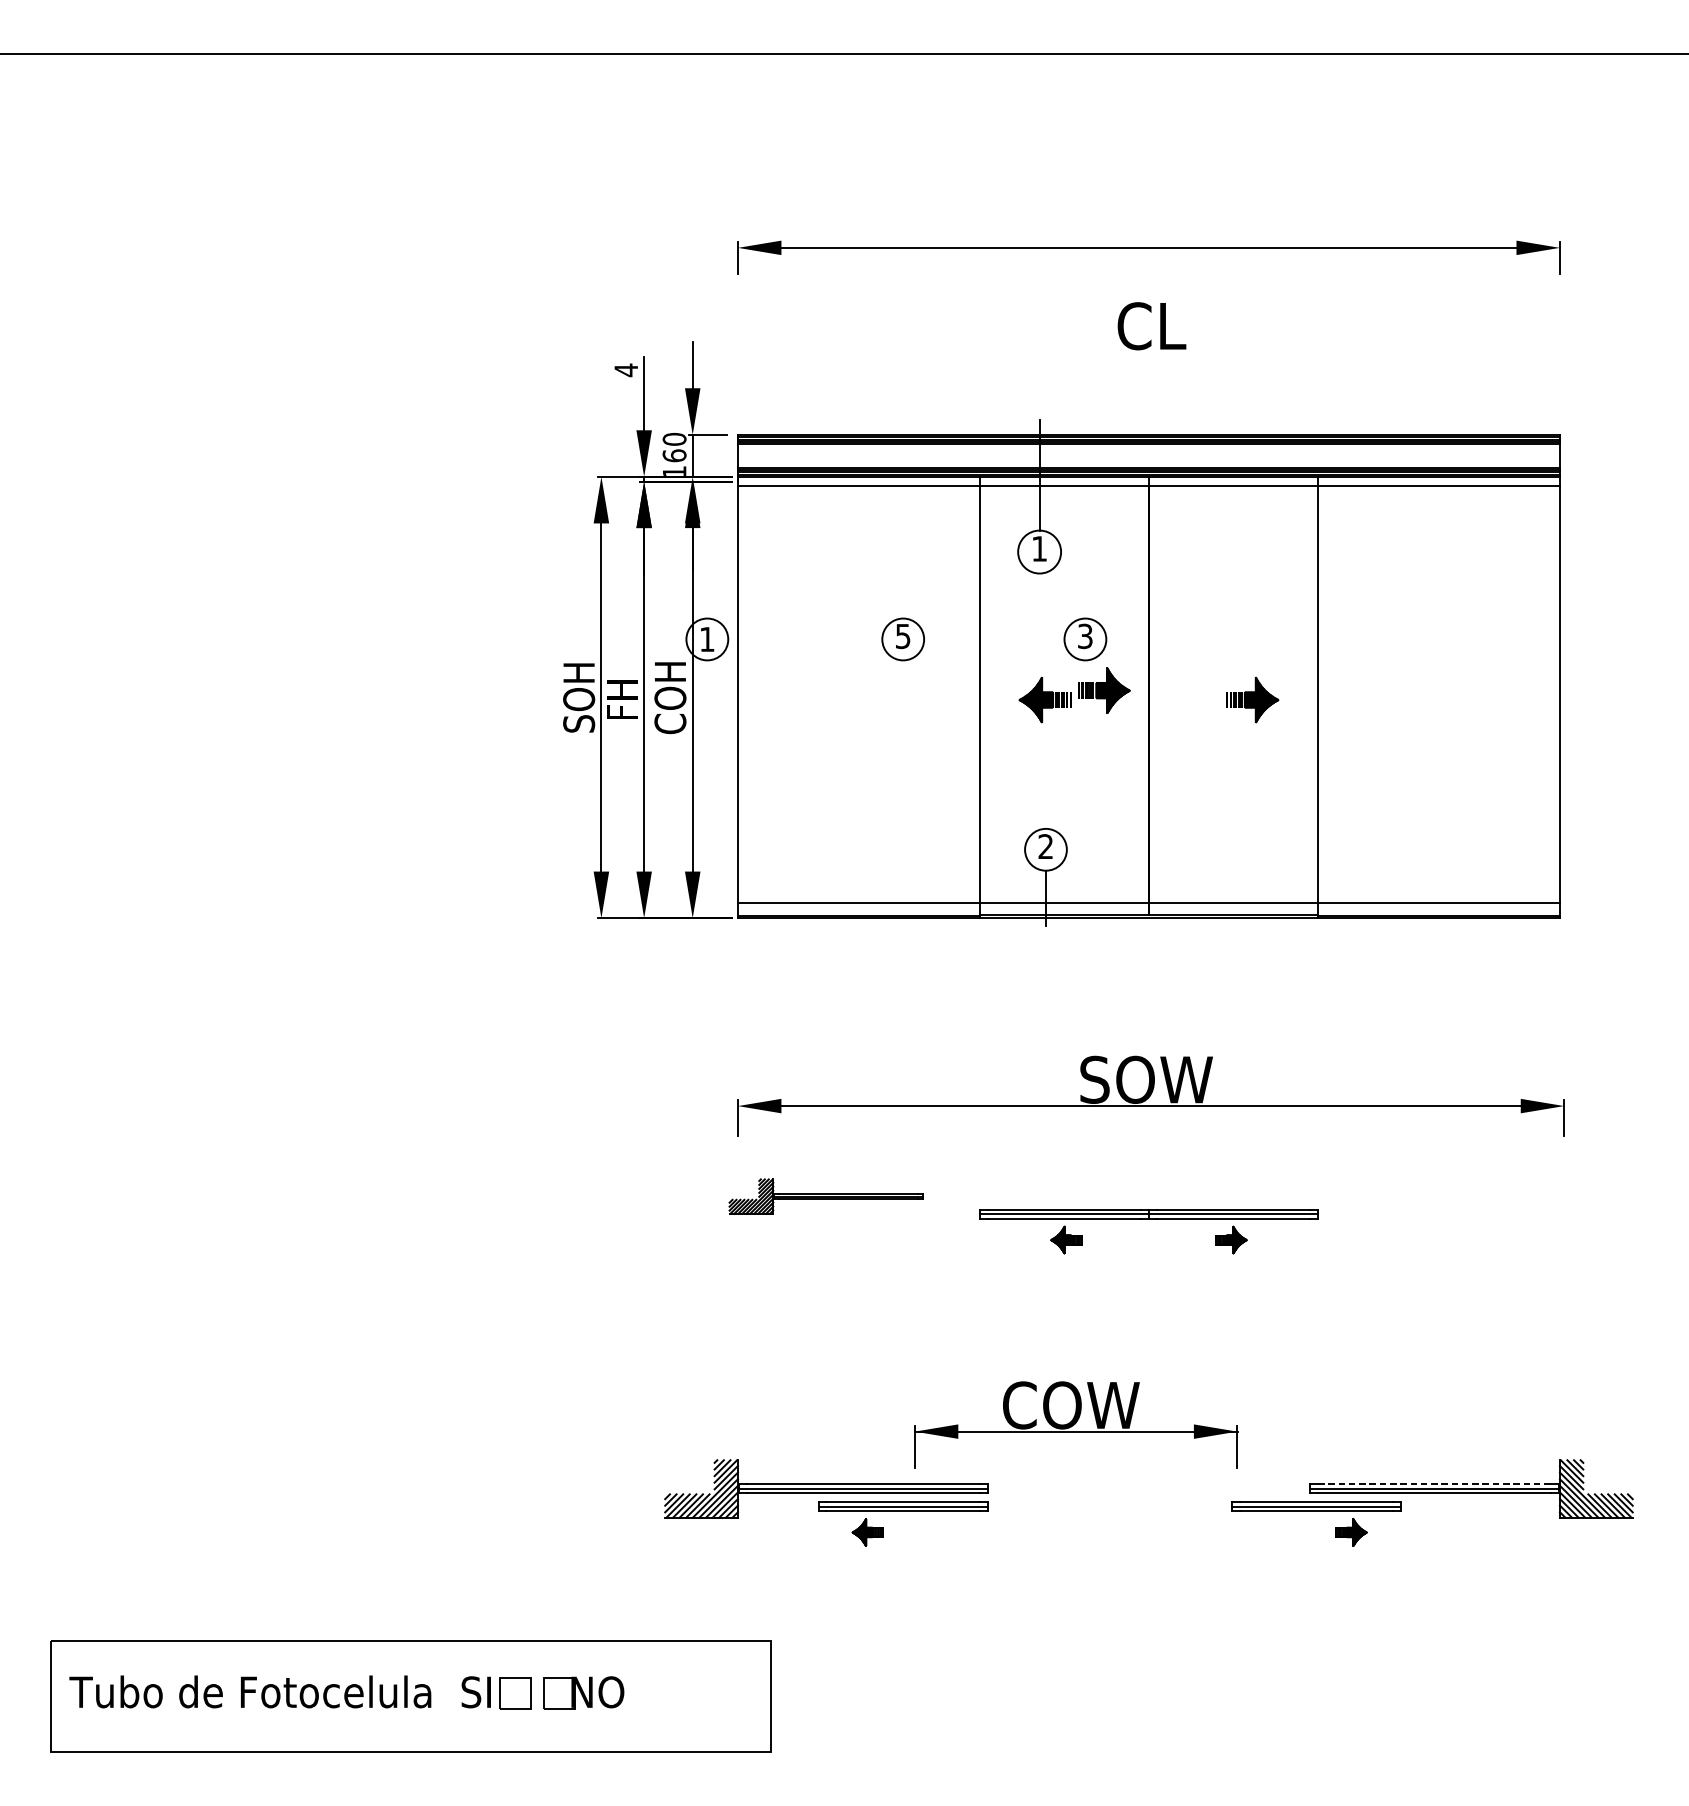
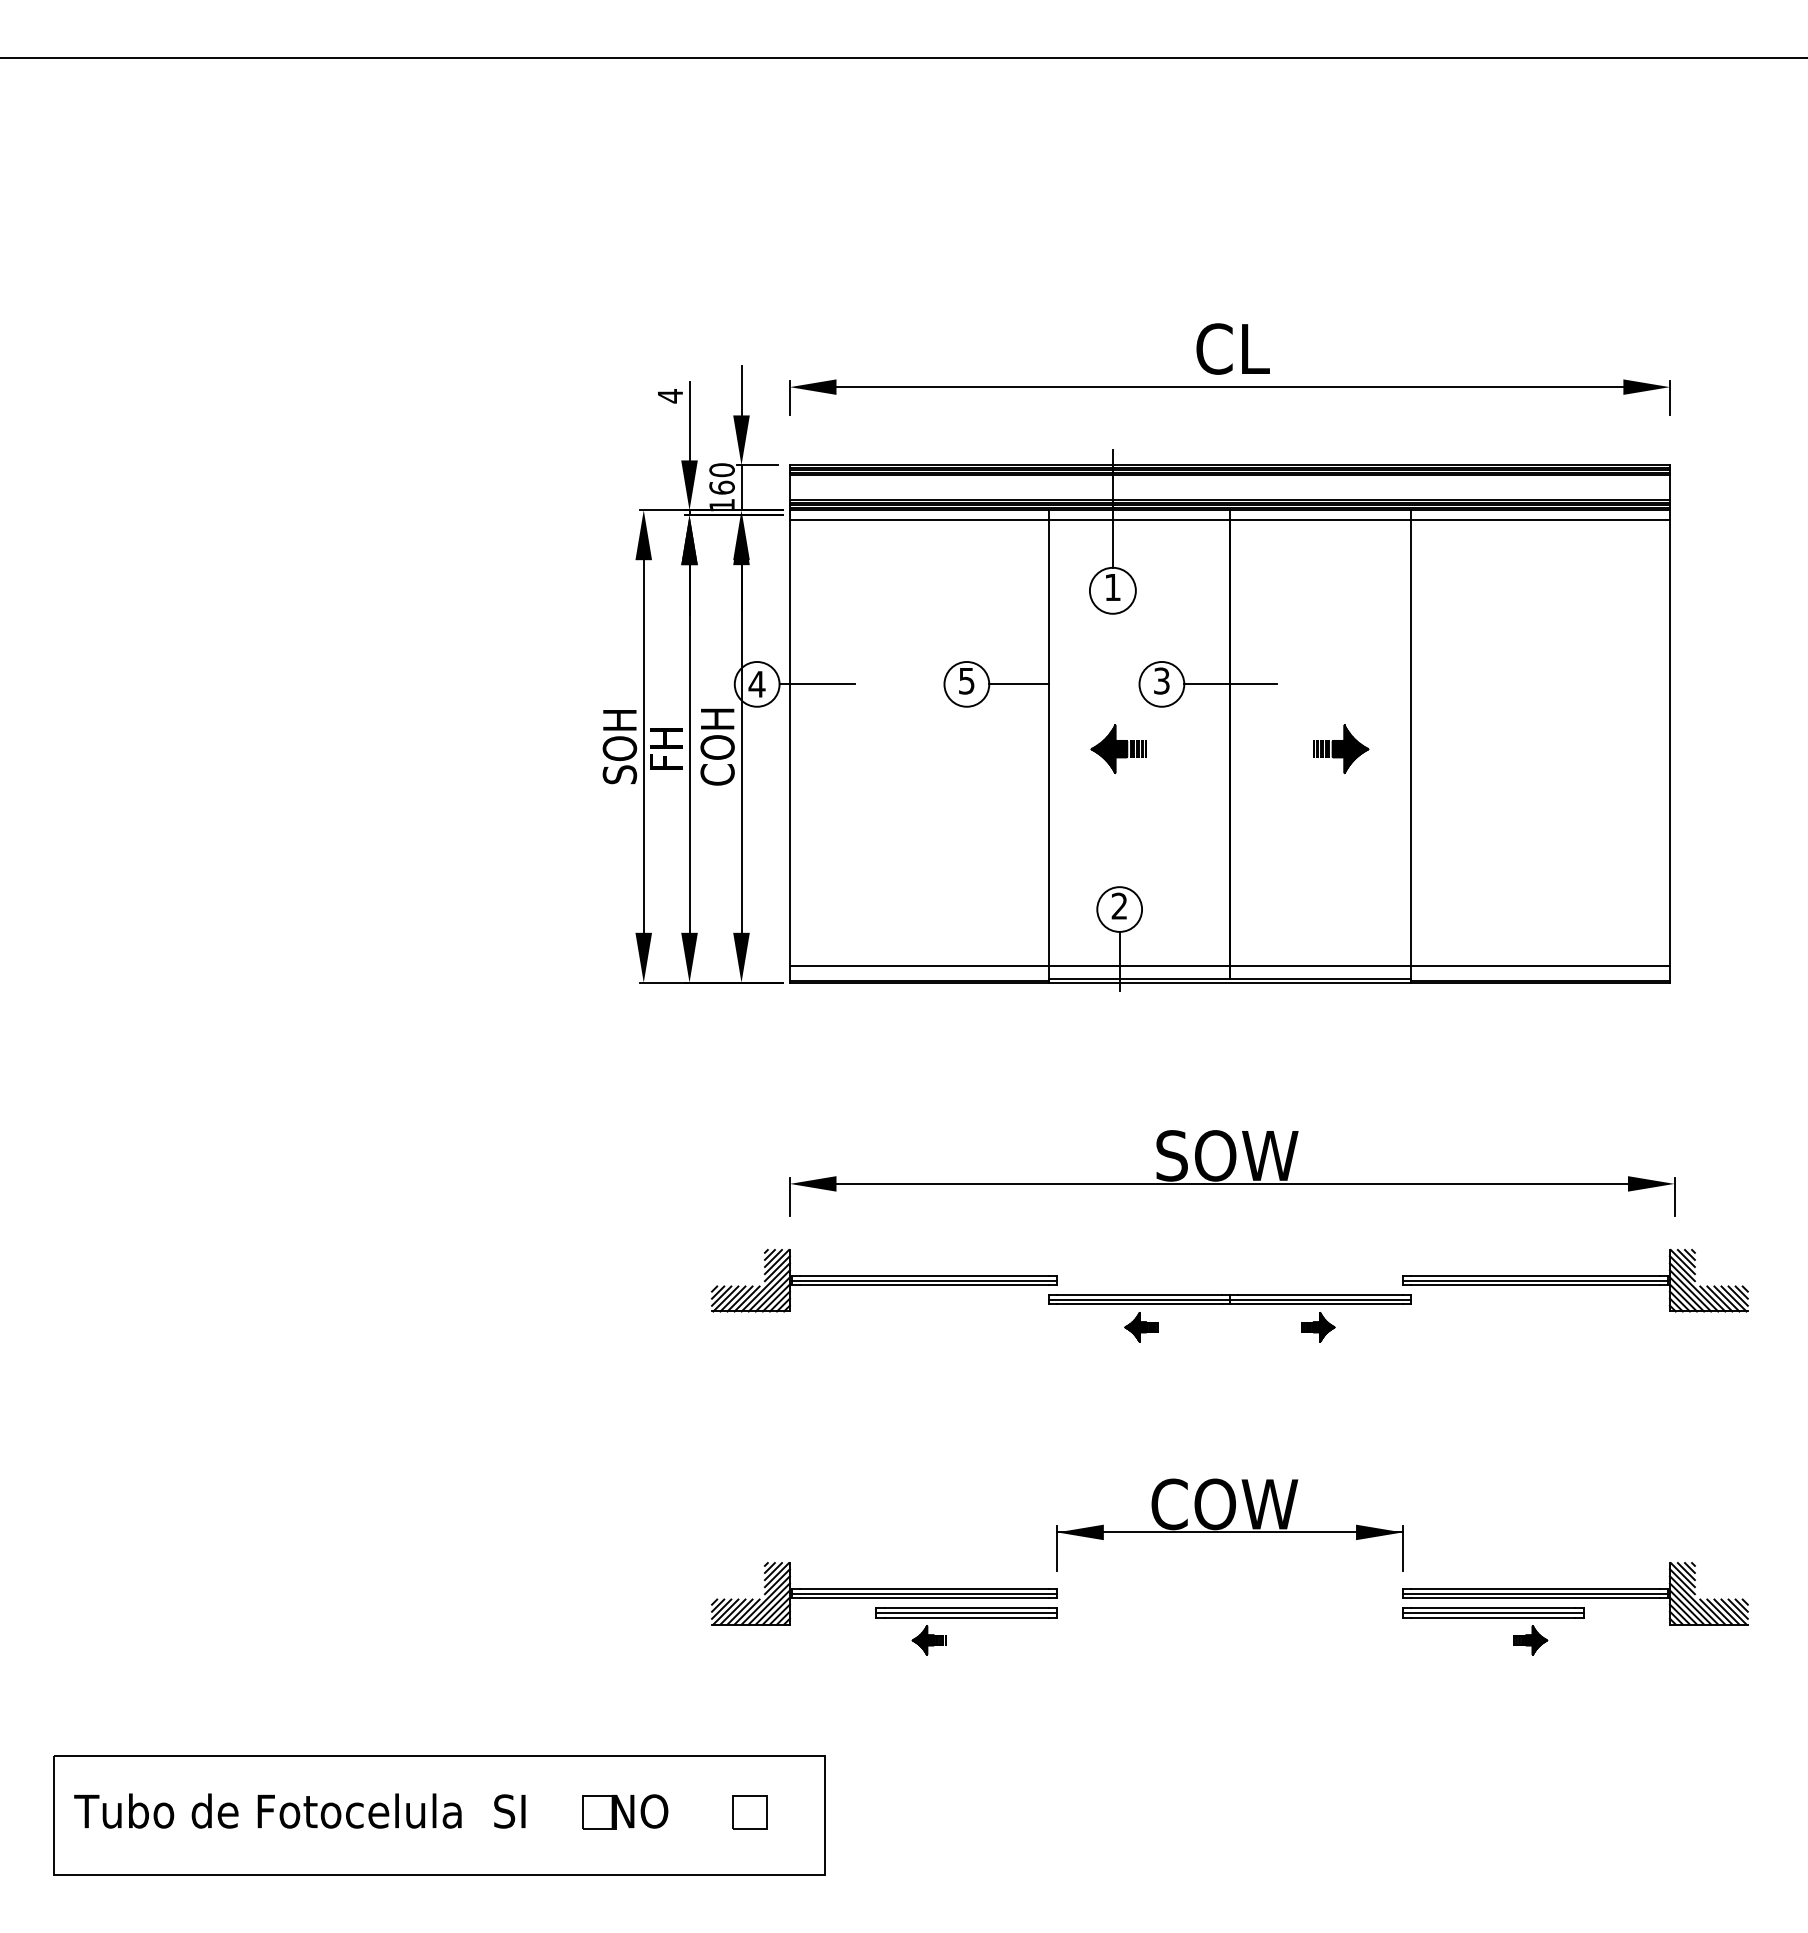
part: (1148, 248) -> (1229, 387), moved
text: (706, 639) -> (756, 684), 1 -> 4
line: (762, 639) -> (816, 684), added
line: (951, 639) -> (1018, 684), added
line: (1149, 639) -> (1230, 684), added
part: (1104, 690) -> (1182, 738), removed
part: (826, 1196) -> (884, 1280), size x1.67
part: (1471, 1196) -> (1575, 1280), added
part: (1075, 1424) -> (1229, 1524), moved
line: (1433, 1484) -> (1534, 1588), dashed -> solid
part: (1316, 1512) -> (1493, 1618), moved
part: (515, 1693) -> (749, 1812), moved

